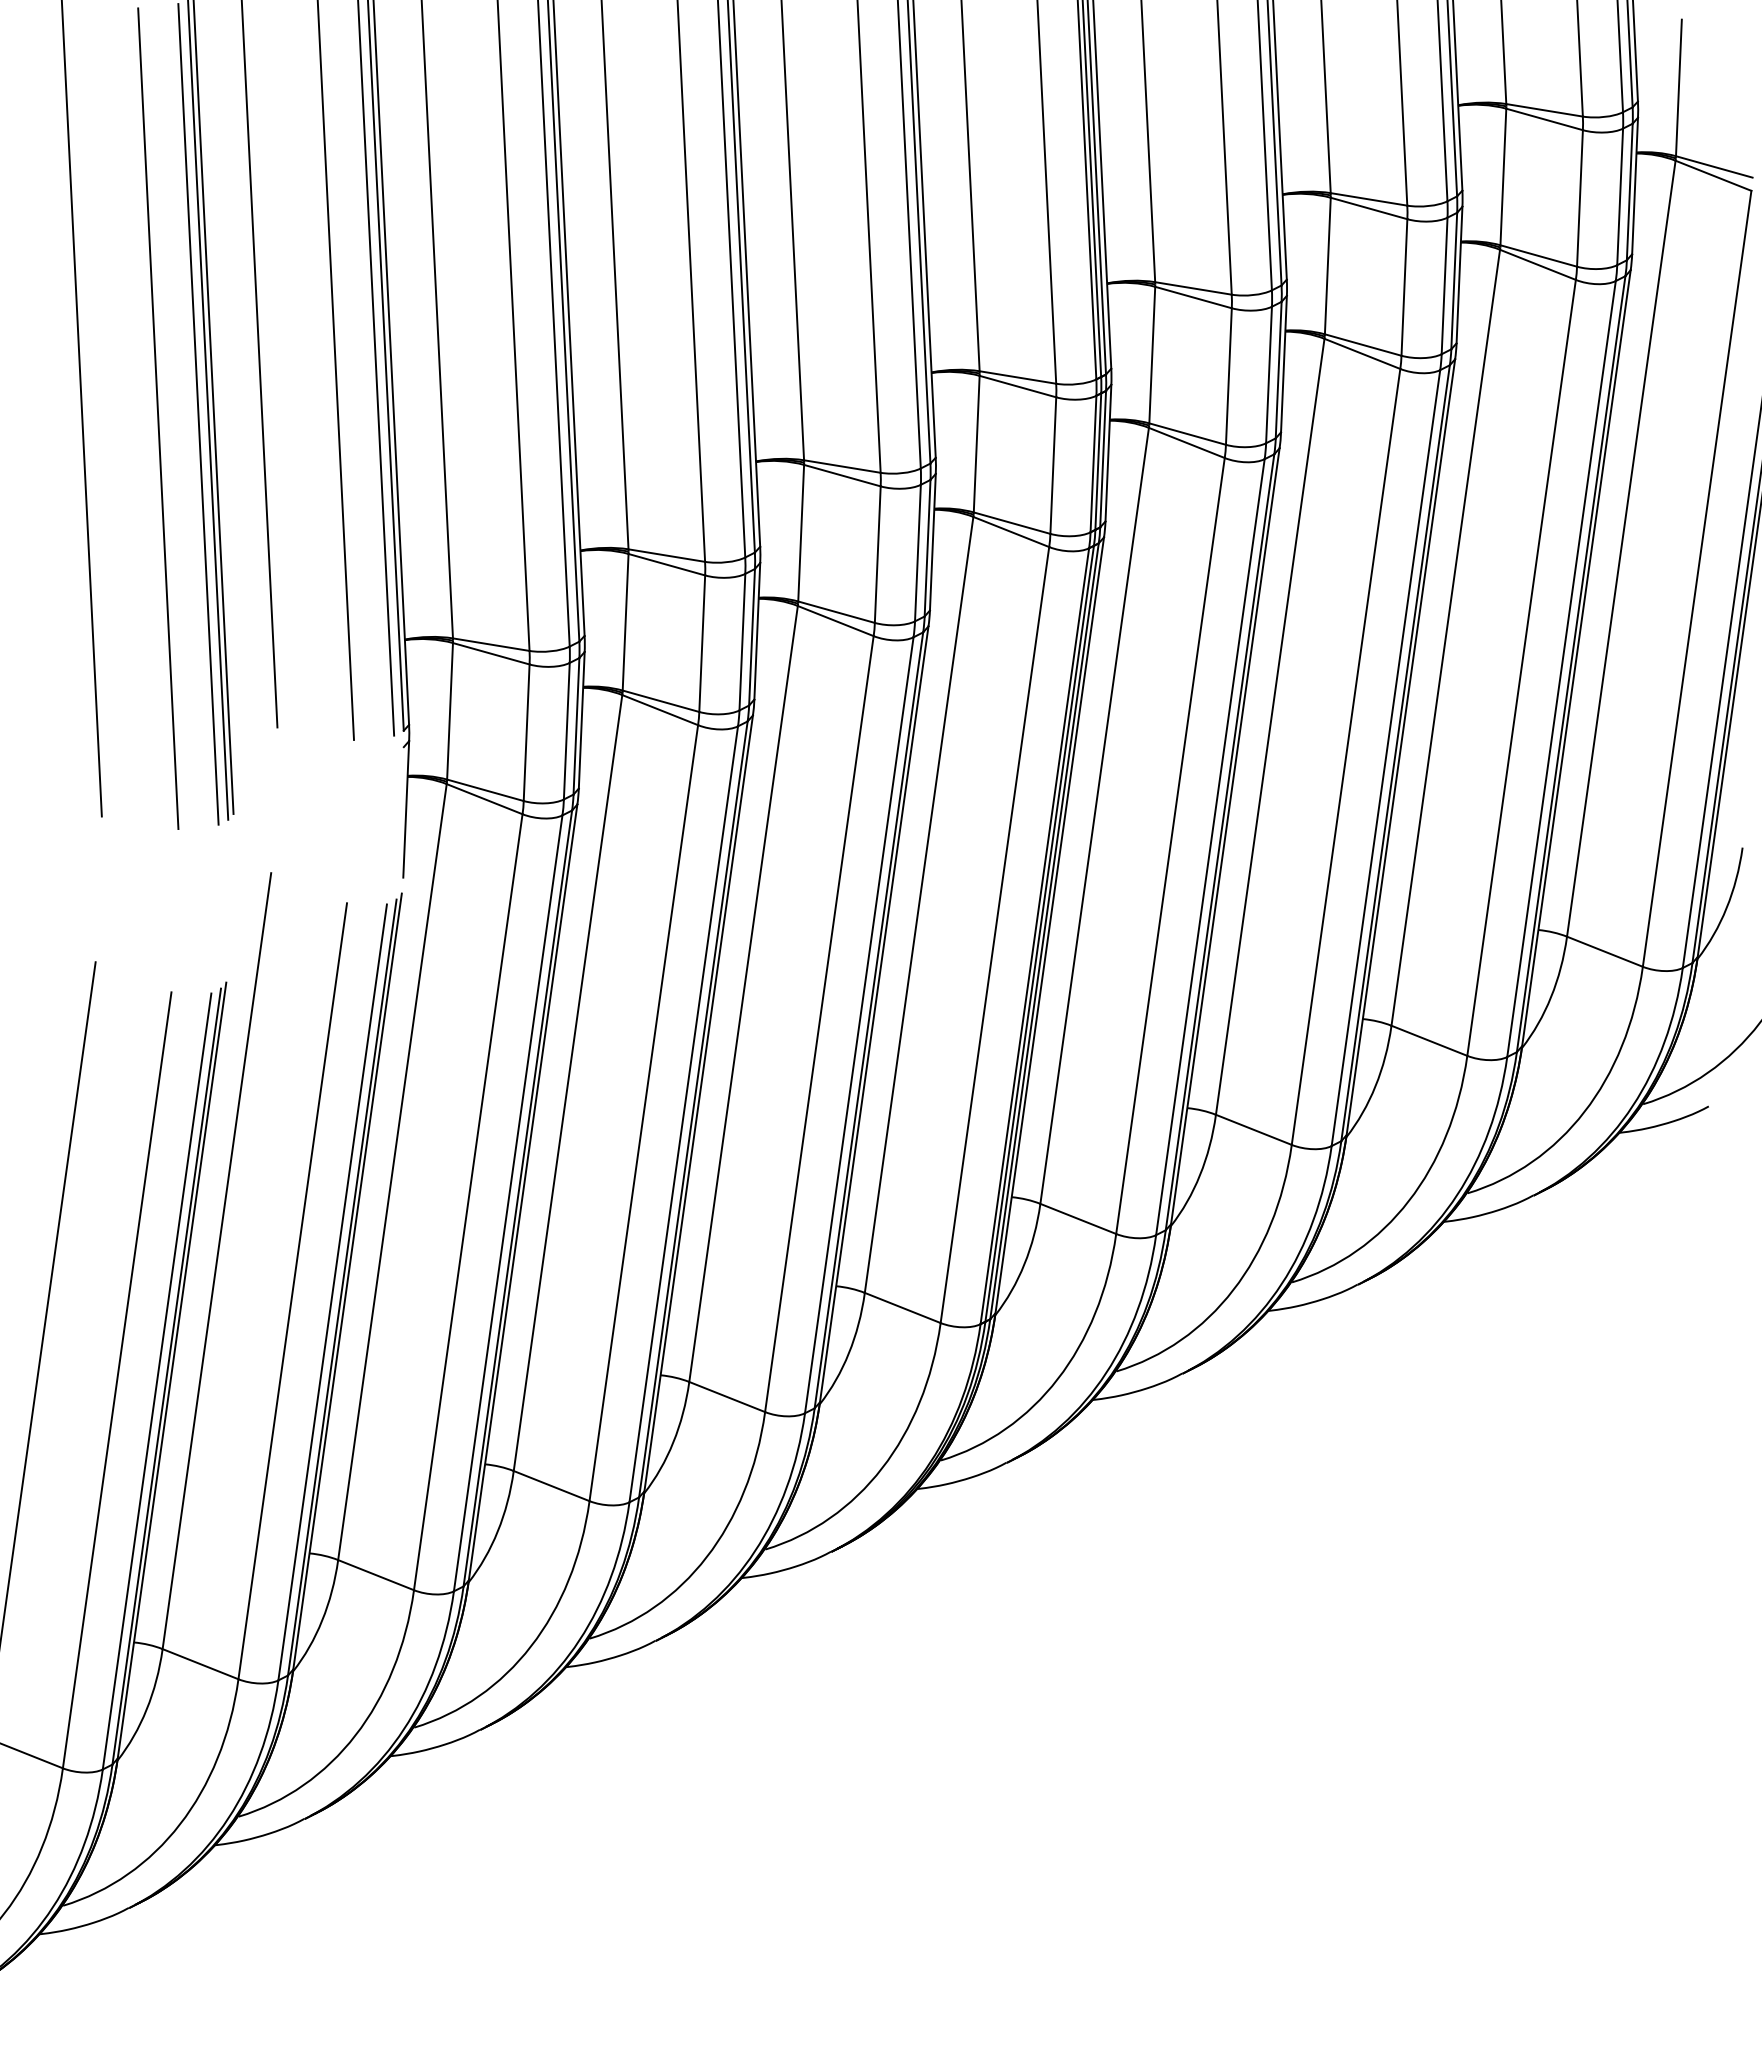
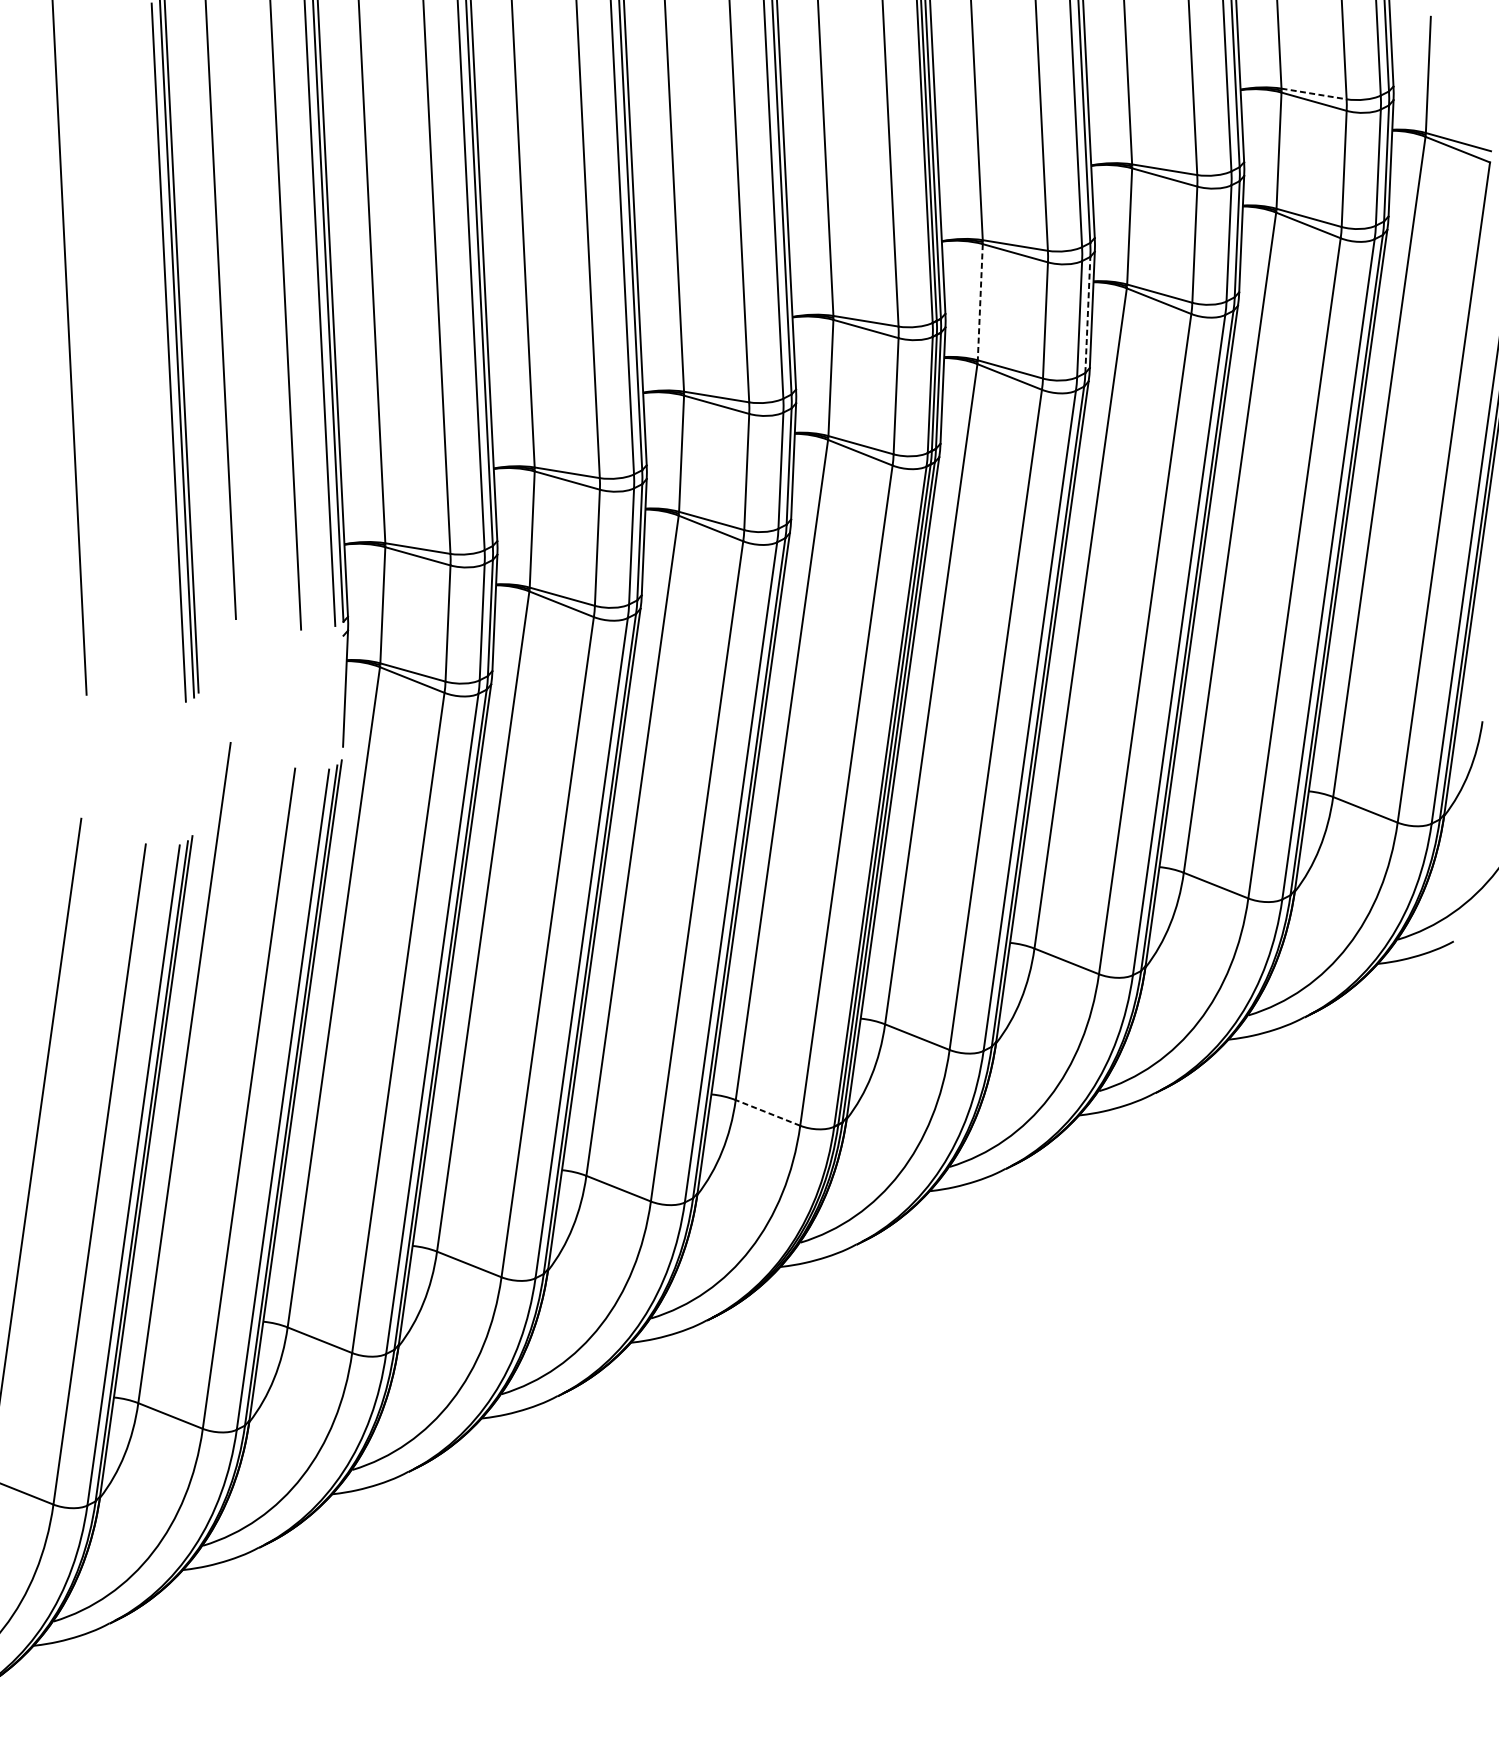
line: (1544, 110) -> (1314, 94), solid -> dashed
line: (1152, 355) -> (980, 302), solid -> dashed
line: (1278, 369) -> (1087, 314), solid -> dashed
line: (158, 418) -> (134, 356), removed
line: (902, 1307) -> (767, 1112), solid -> dashed

